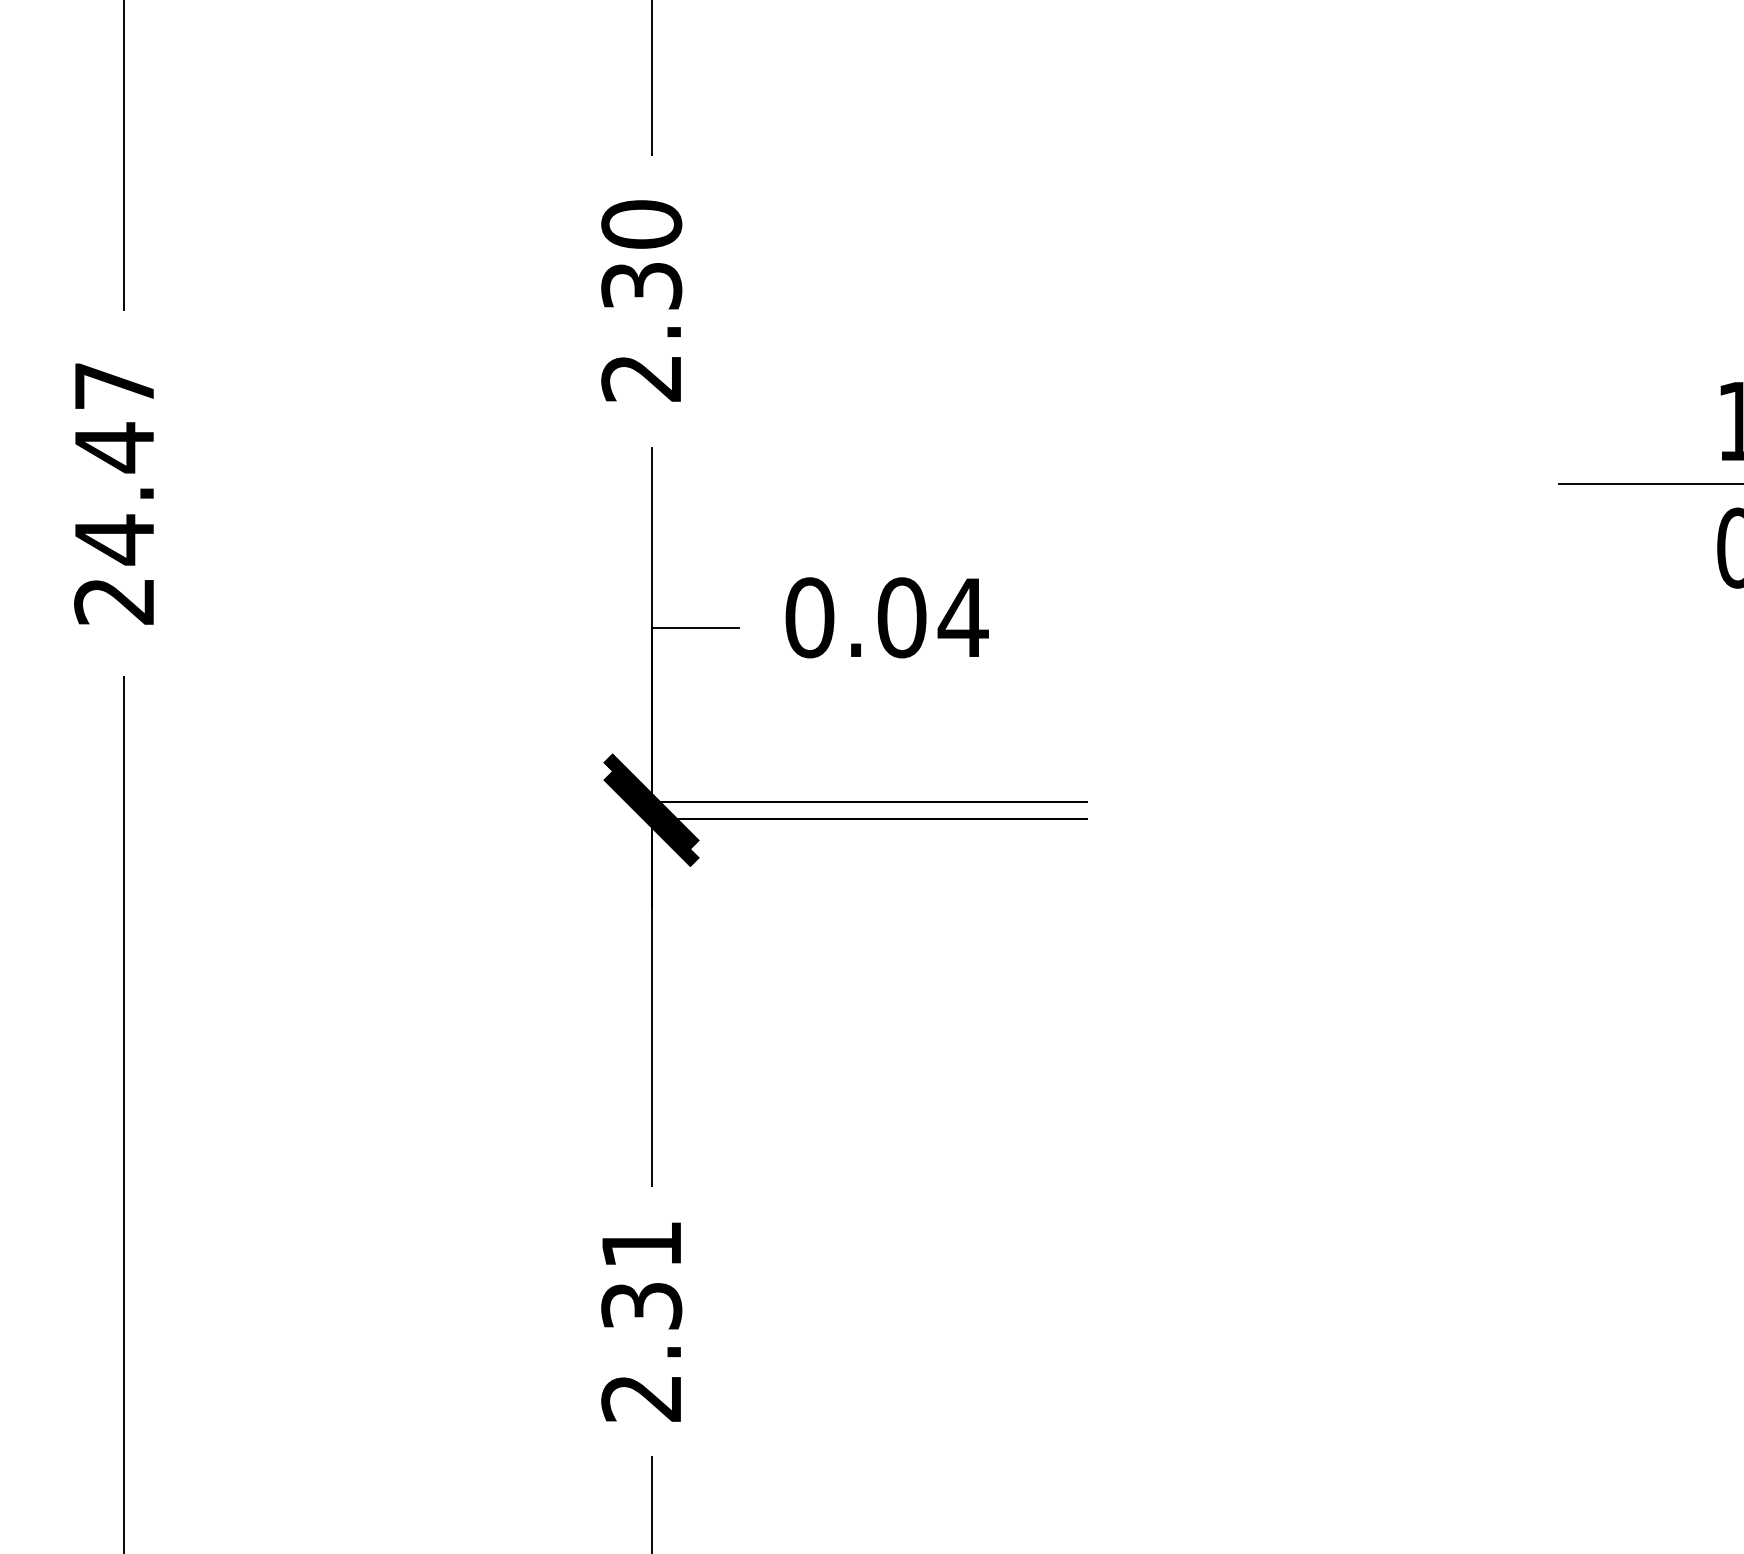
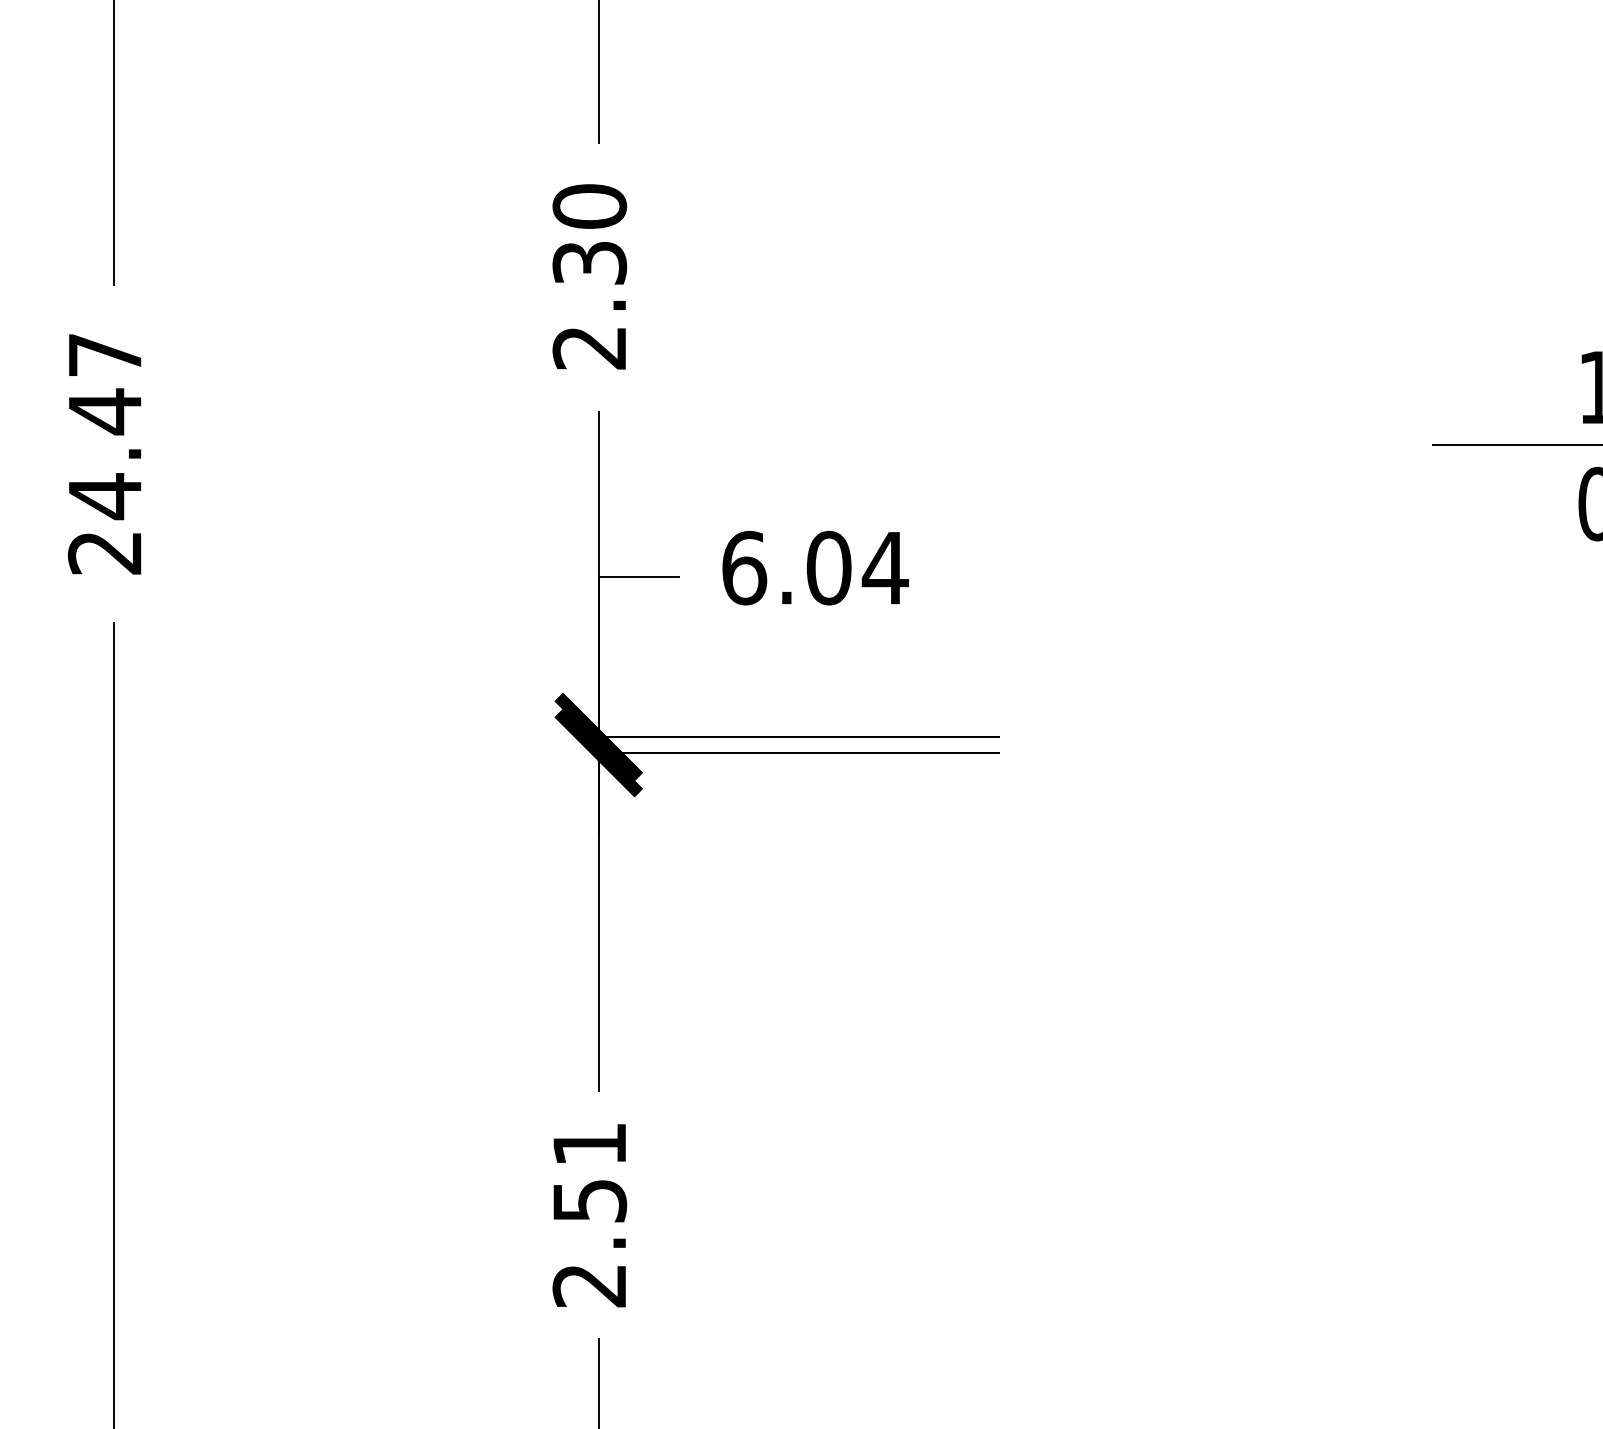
text: (810, 617) -> (744, 567), 0.04 -> 6.04
text: (641, 1305) -> (589, 1200), 2.31 -> 2.51

